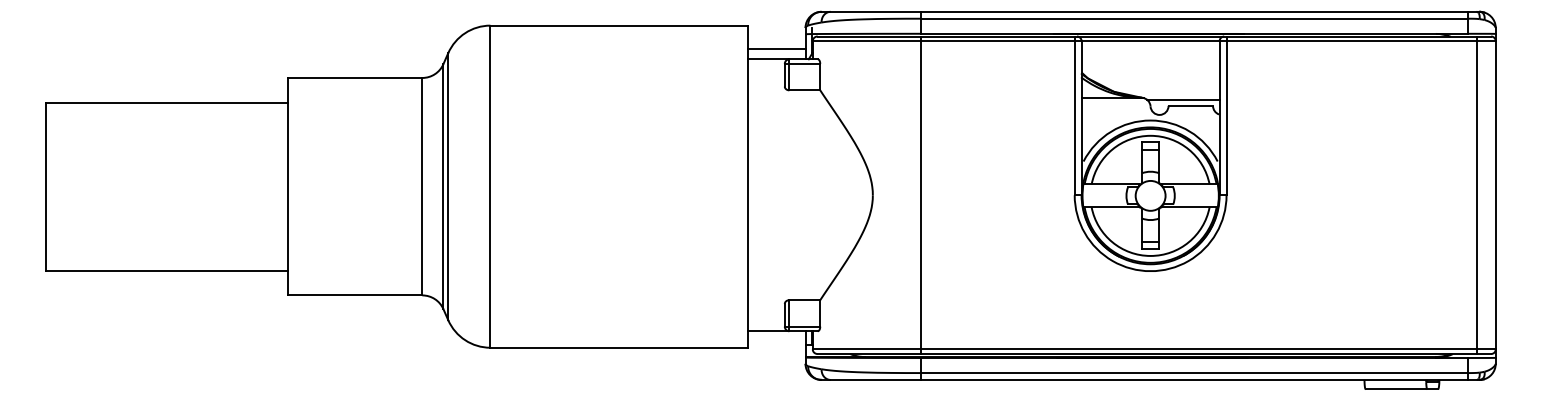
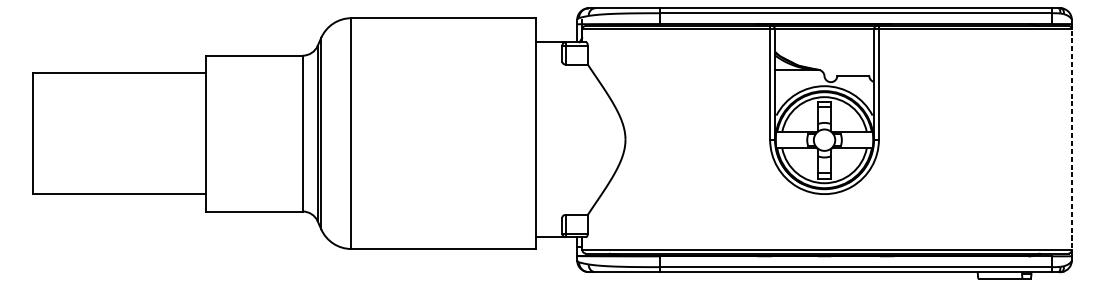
line: (776, 48) -> (556, 34), removed
line: (1182, 99) -> (847, 71), removed
line: (920, 195) -> (659, 139), removed
line: (1477, 195) -> (1058, 139), removed
line: (1495, 195) -> (1071, 139), solid -> dashed

